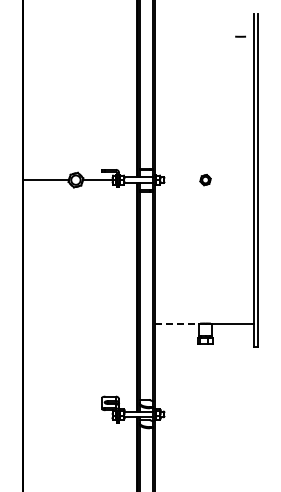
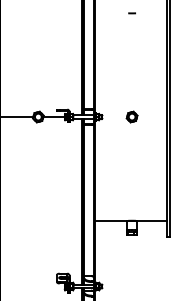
curve: (240, 36) -> (132, 13), moved
part: (205, 179) -> (132, 116), size x1.43
line: (177, 323) -> (111, 220), dashed -> solid

